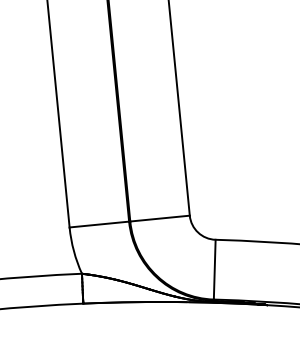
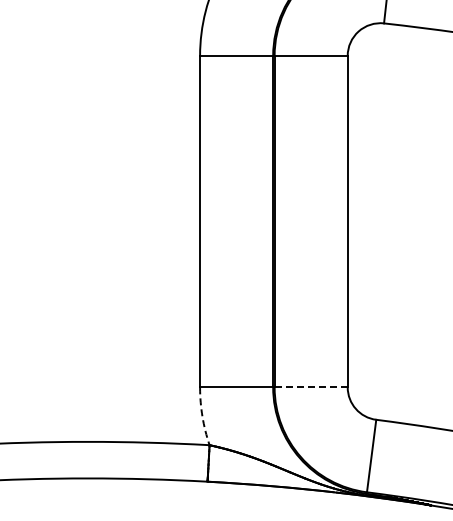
line: (160, 218) -> (311, 387), solid -> dashed
arc: (73, 250) -> (202, 416), solid -> dashed

